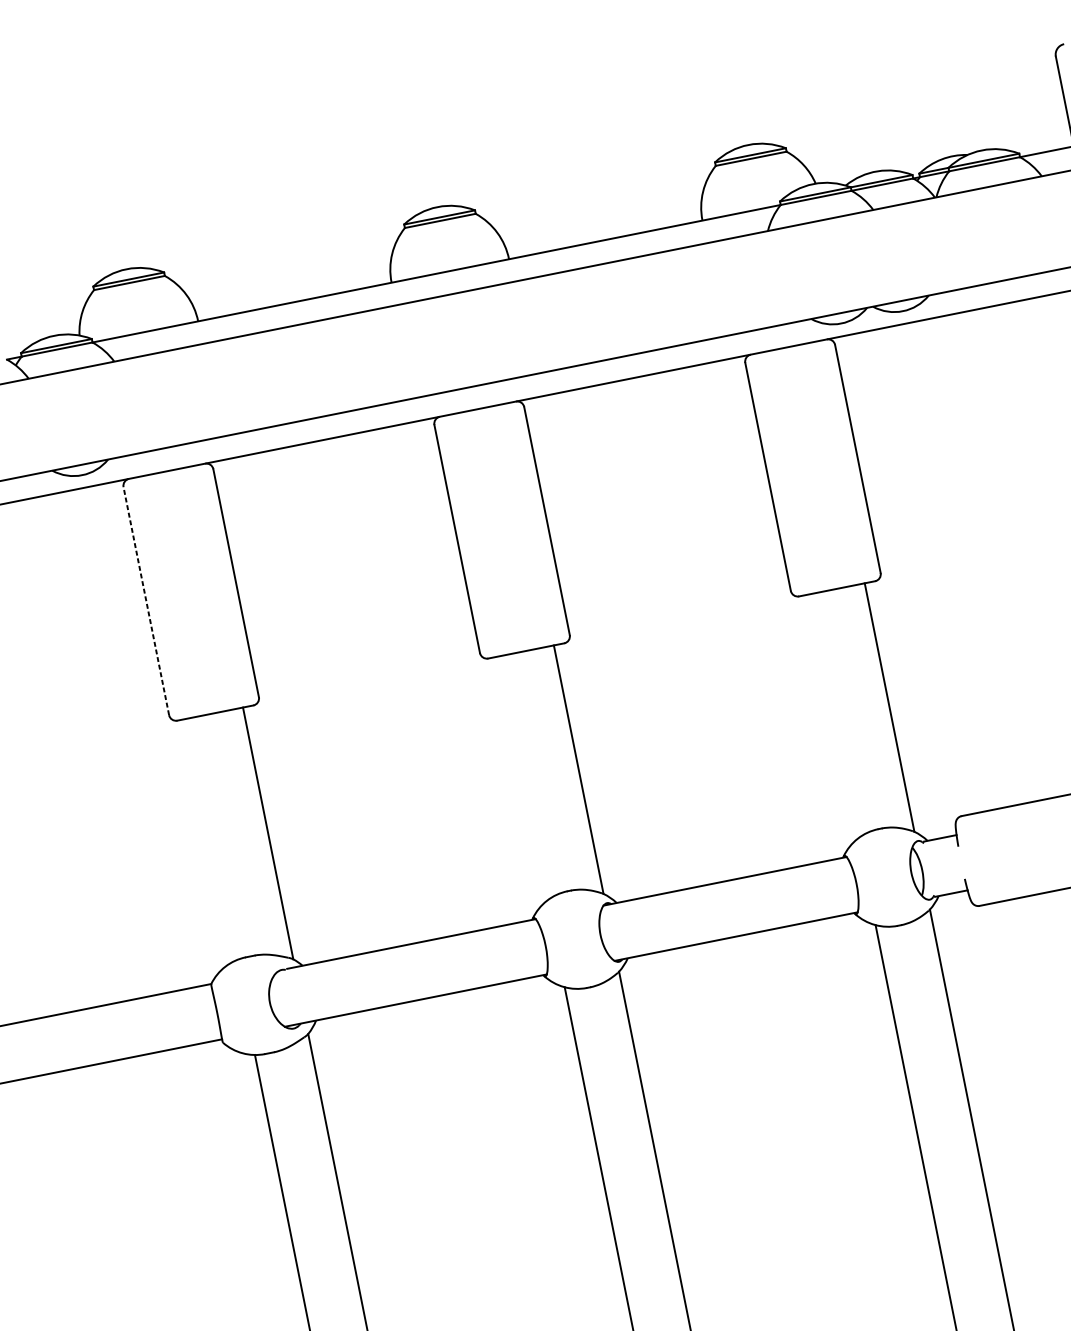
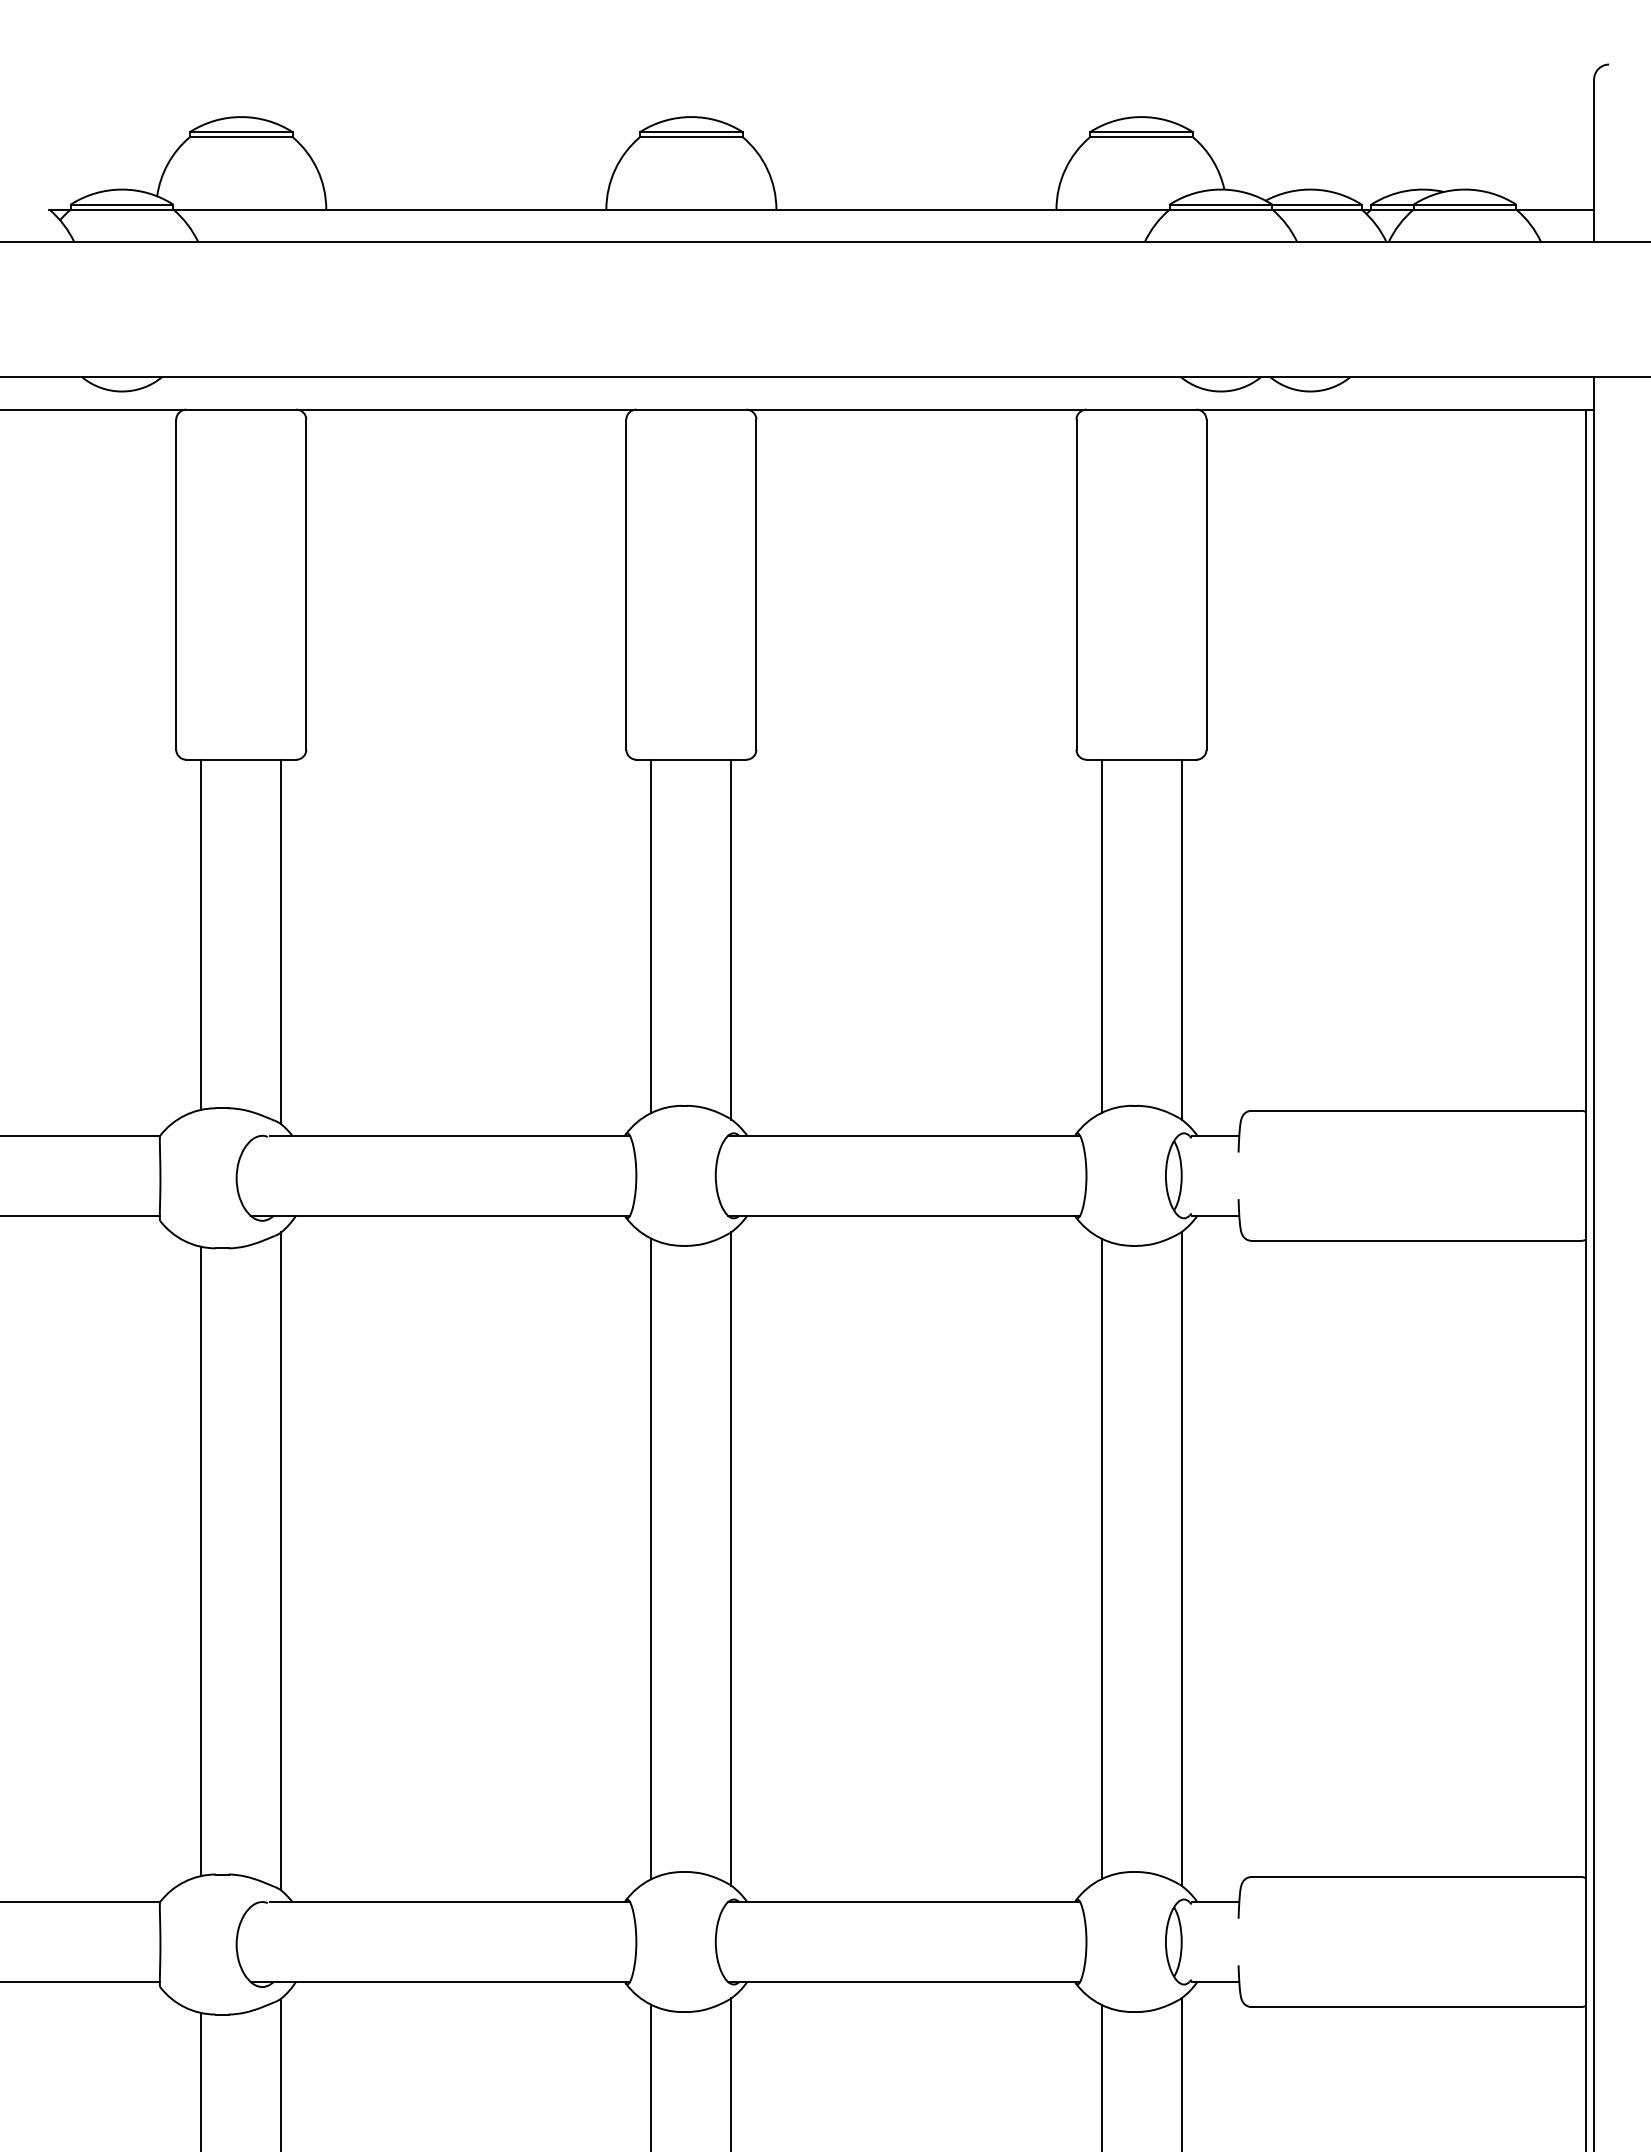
line: (146, 600) -> (176, 584), dashed -> solid
line: (833, 716) -> (1101, 936), added
line: (523, 778) -> (651, 936), added
line: (212, 839) -> (201, 934), added

